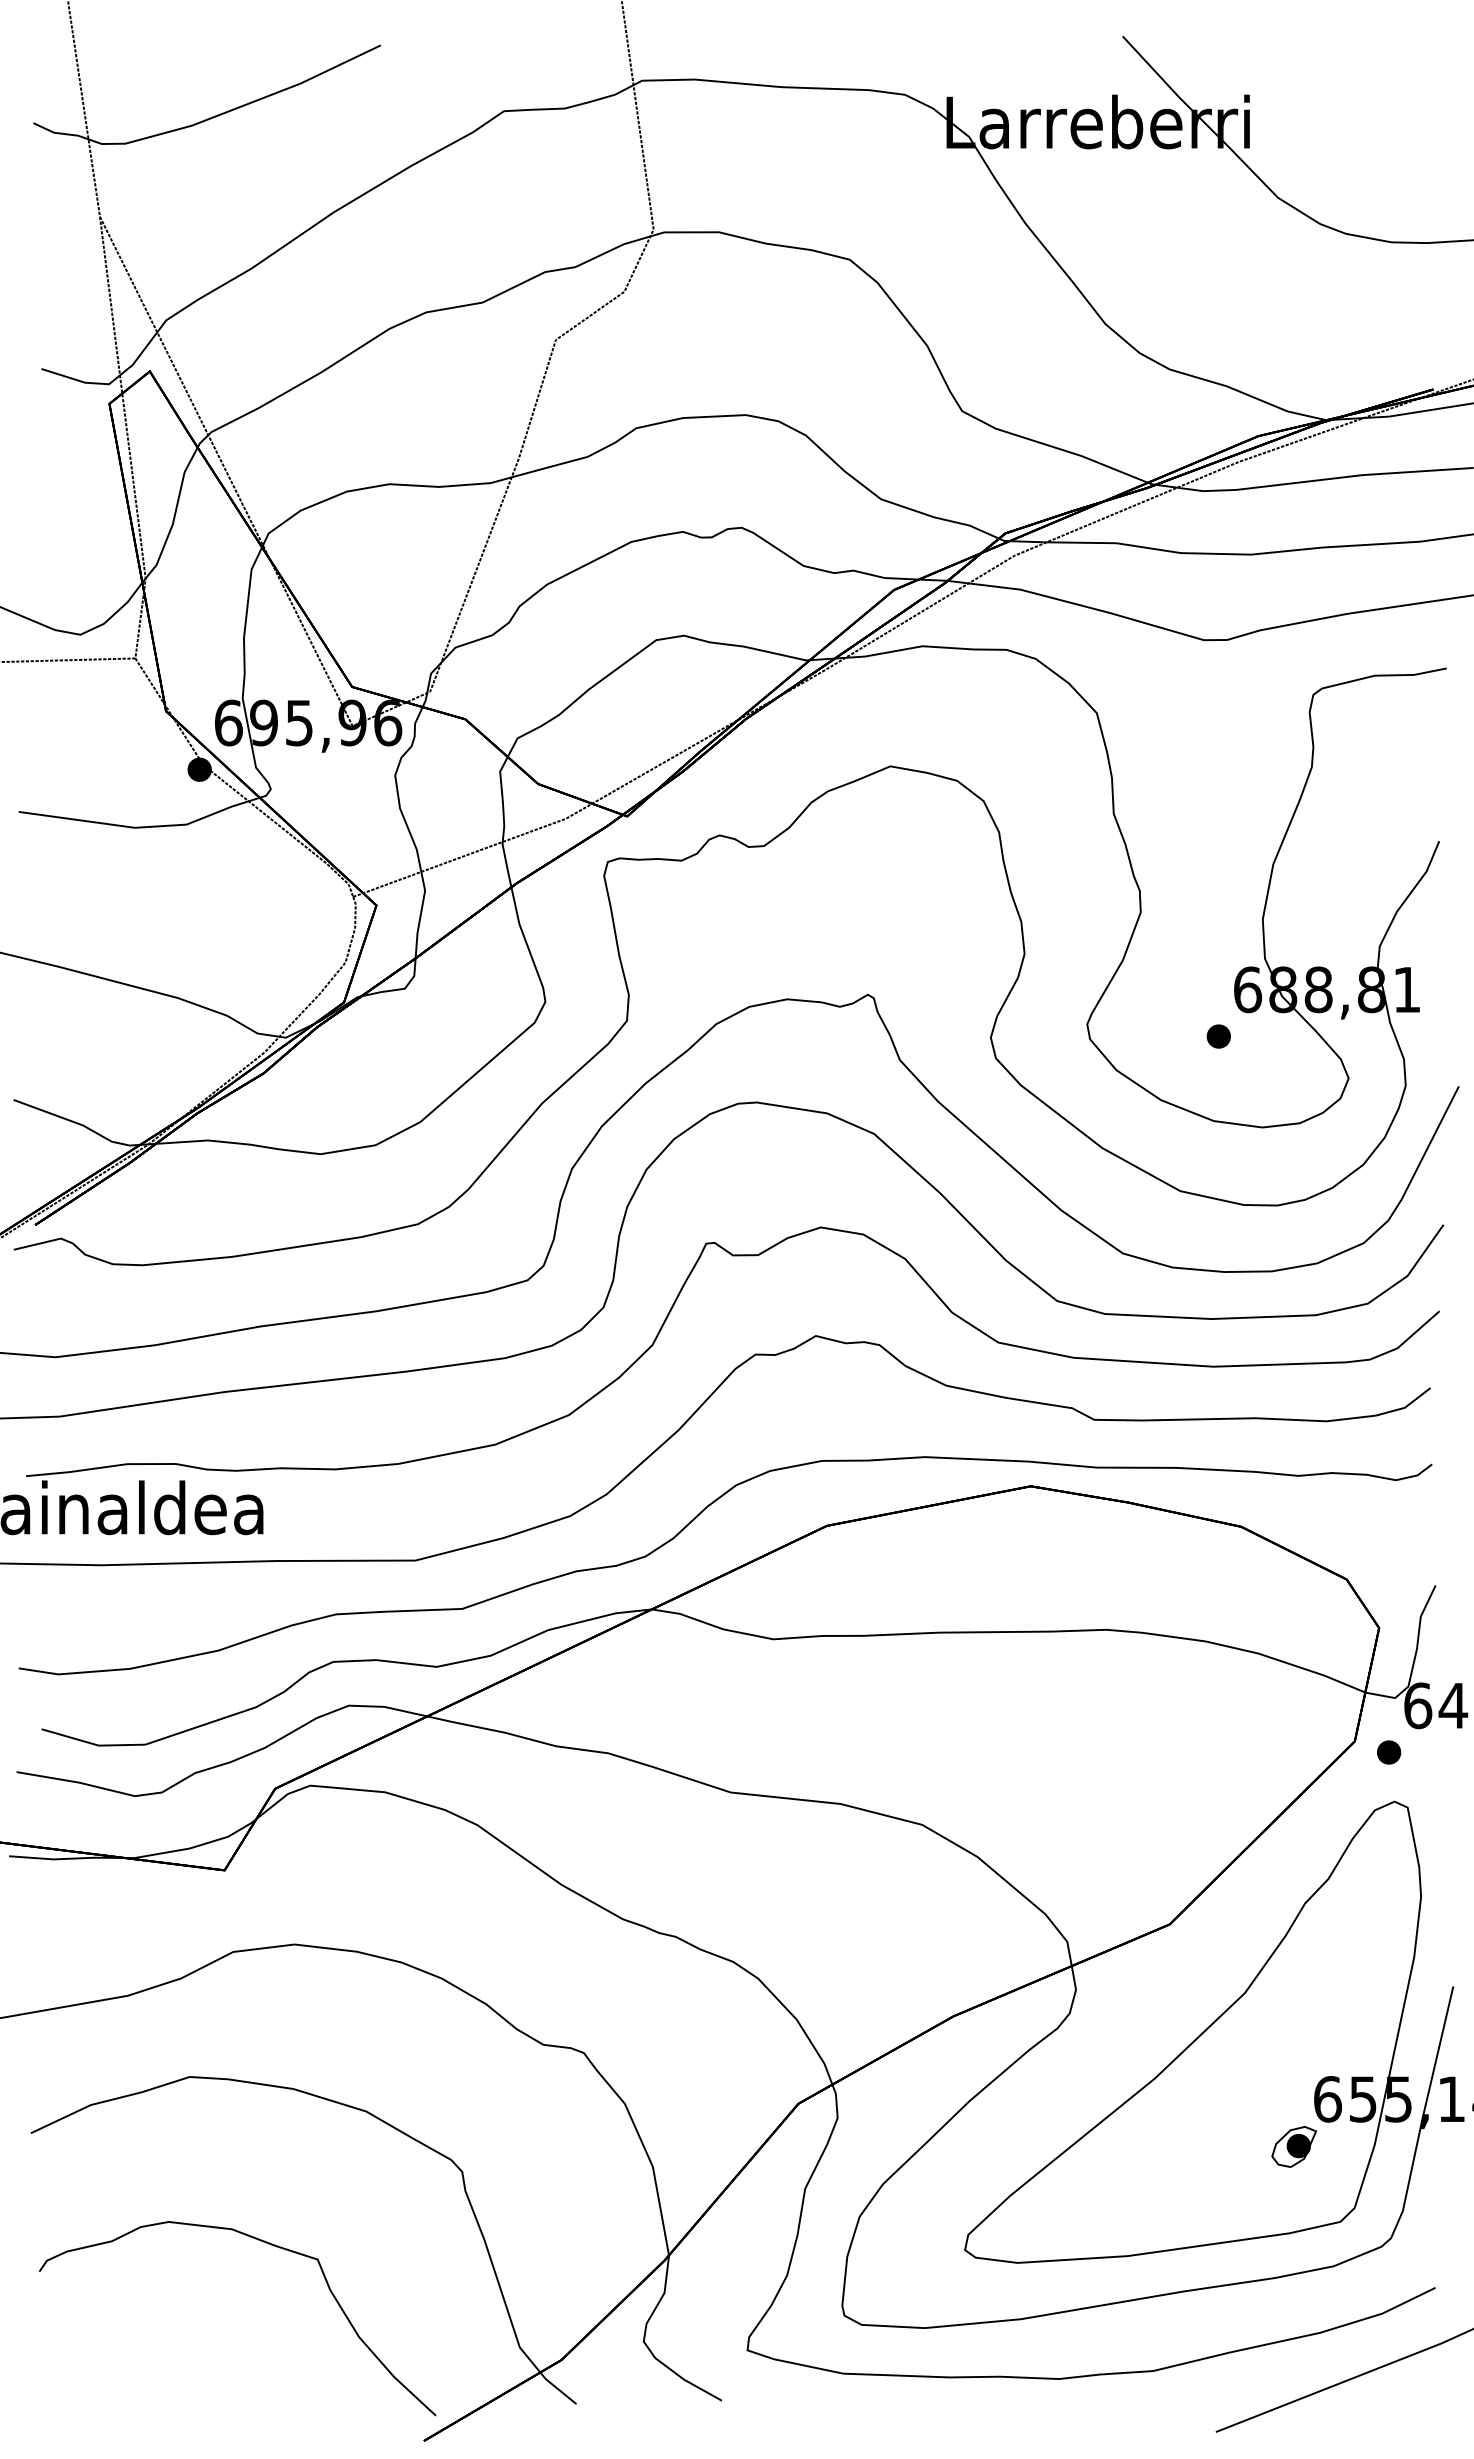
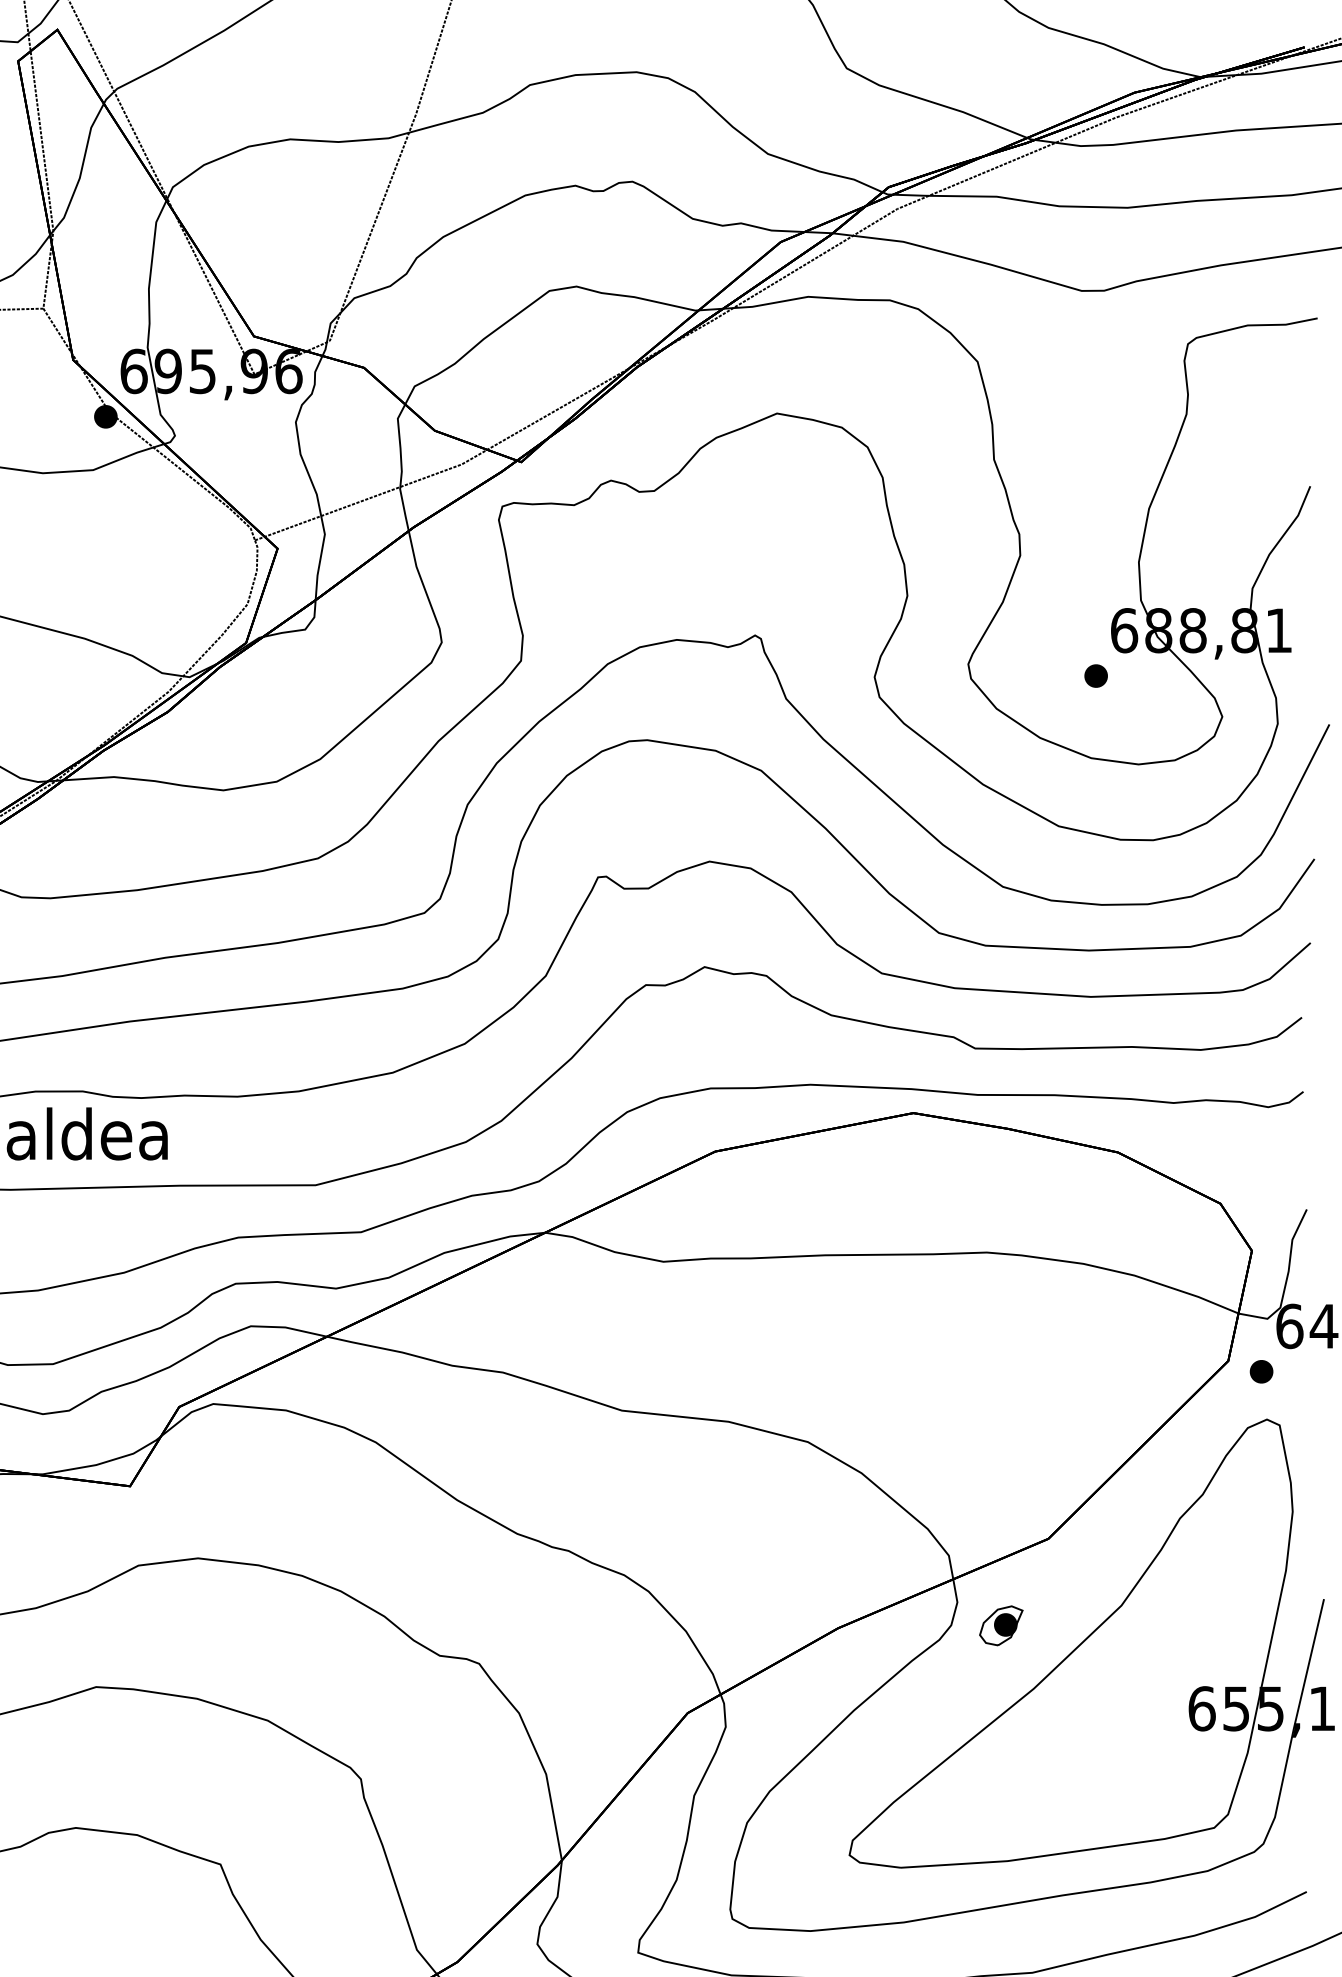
part: (1293, 2146) -> (1000, 1625), moved

